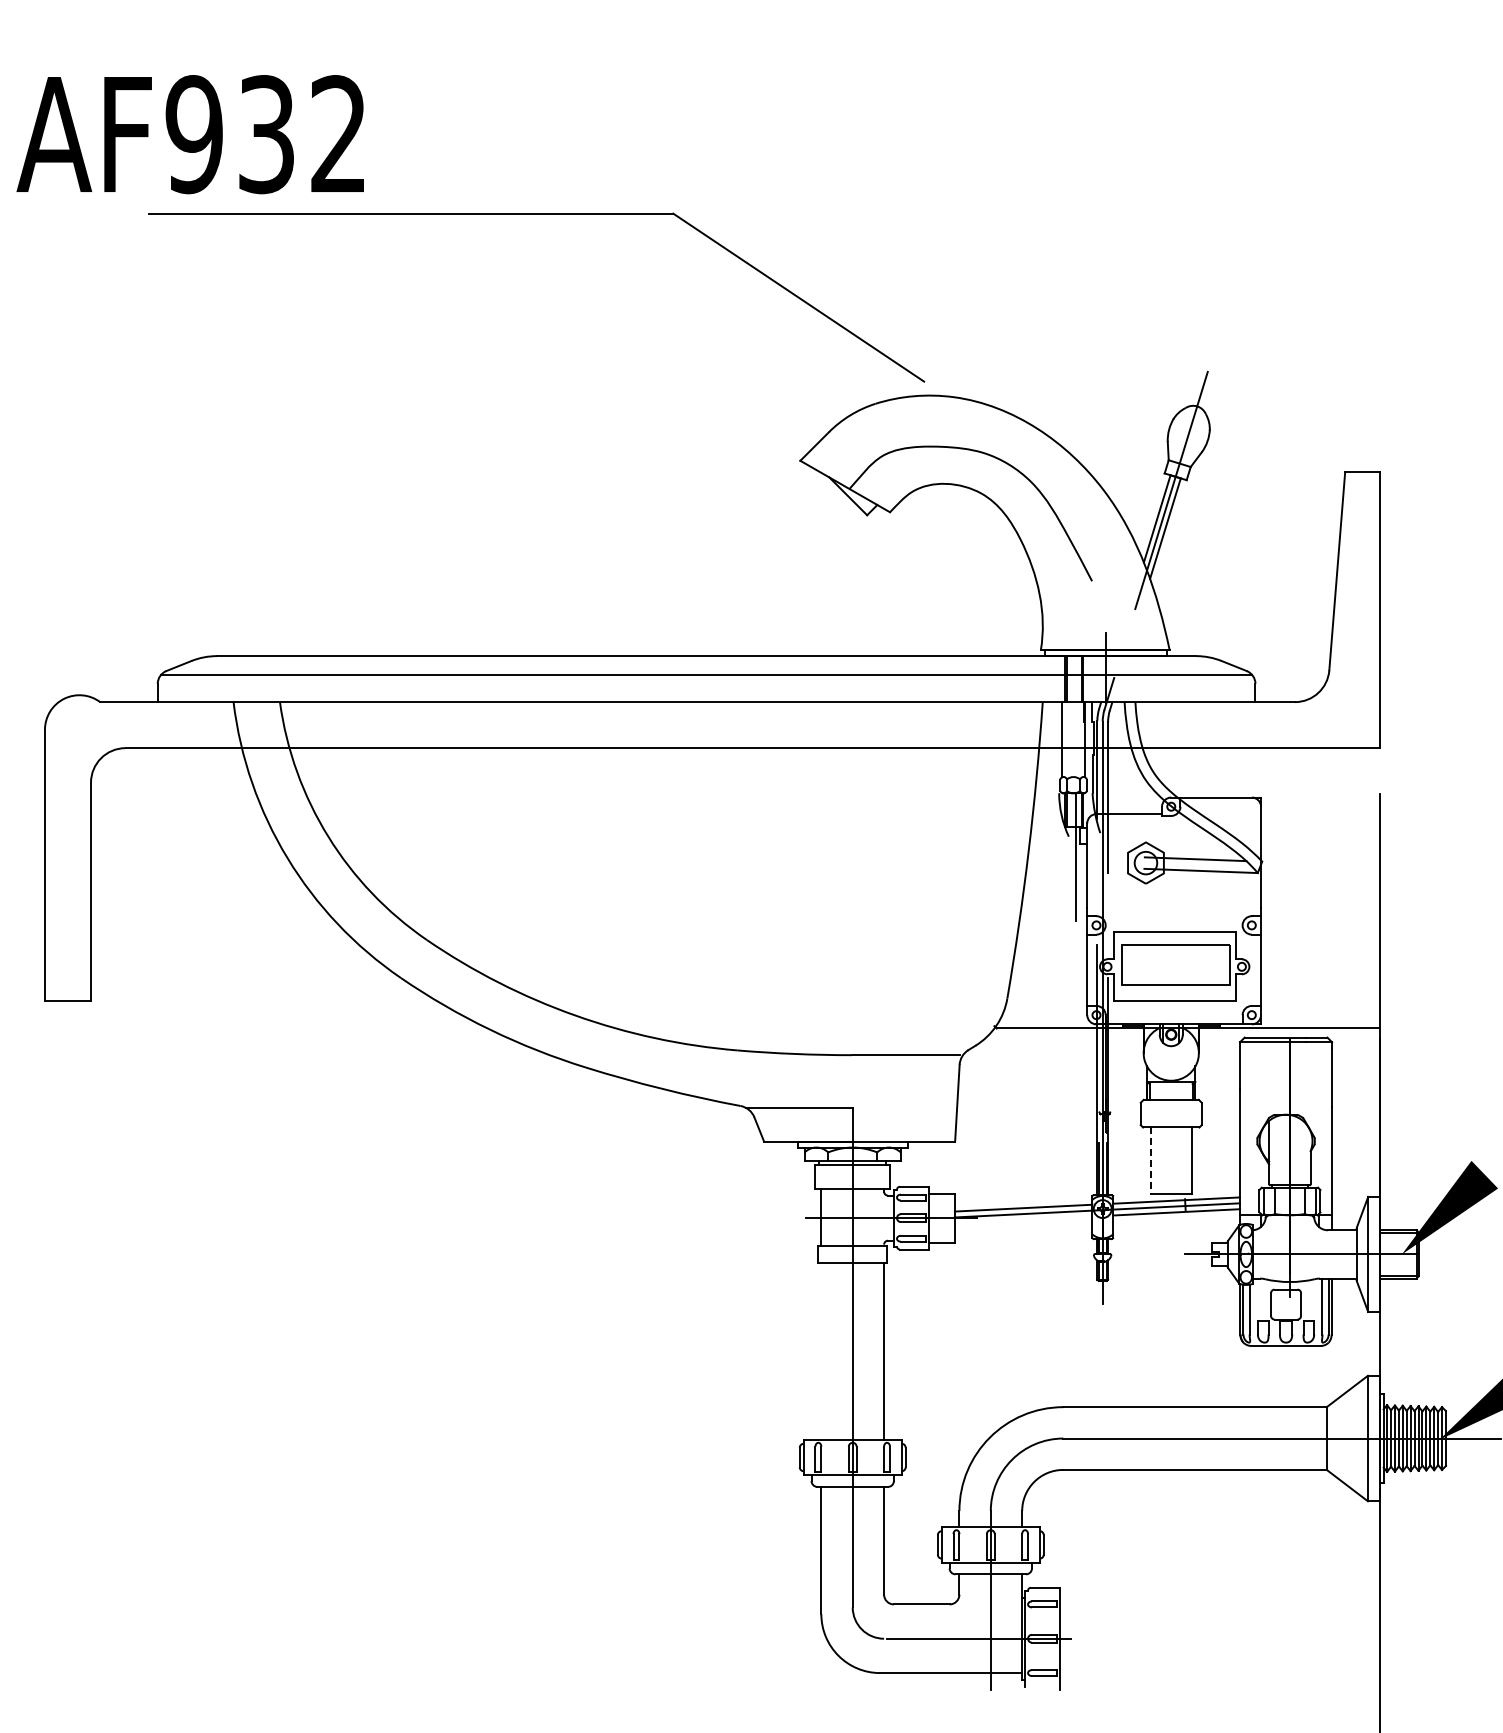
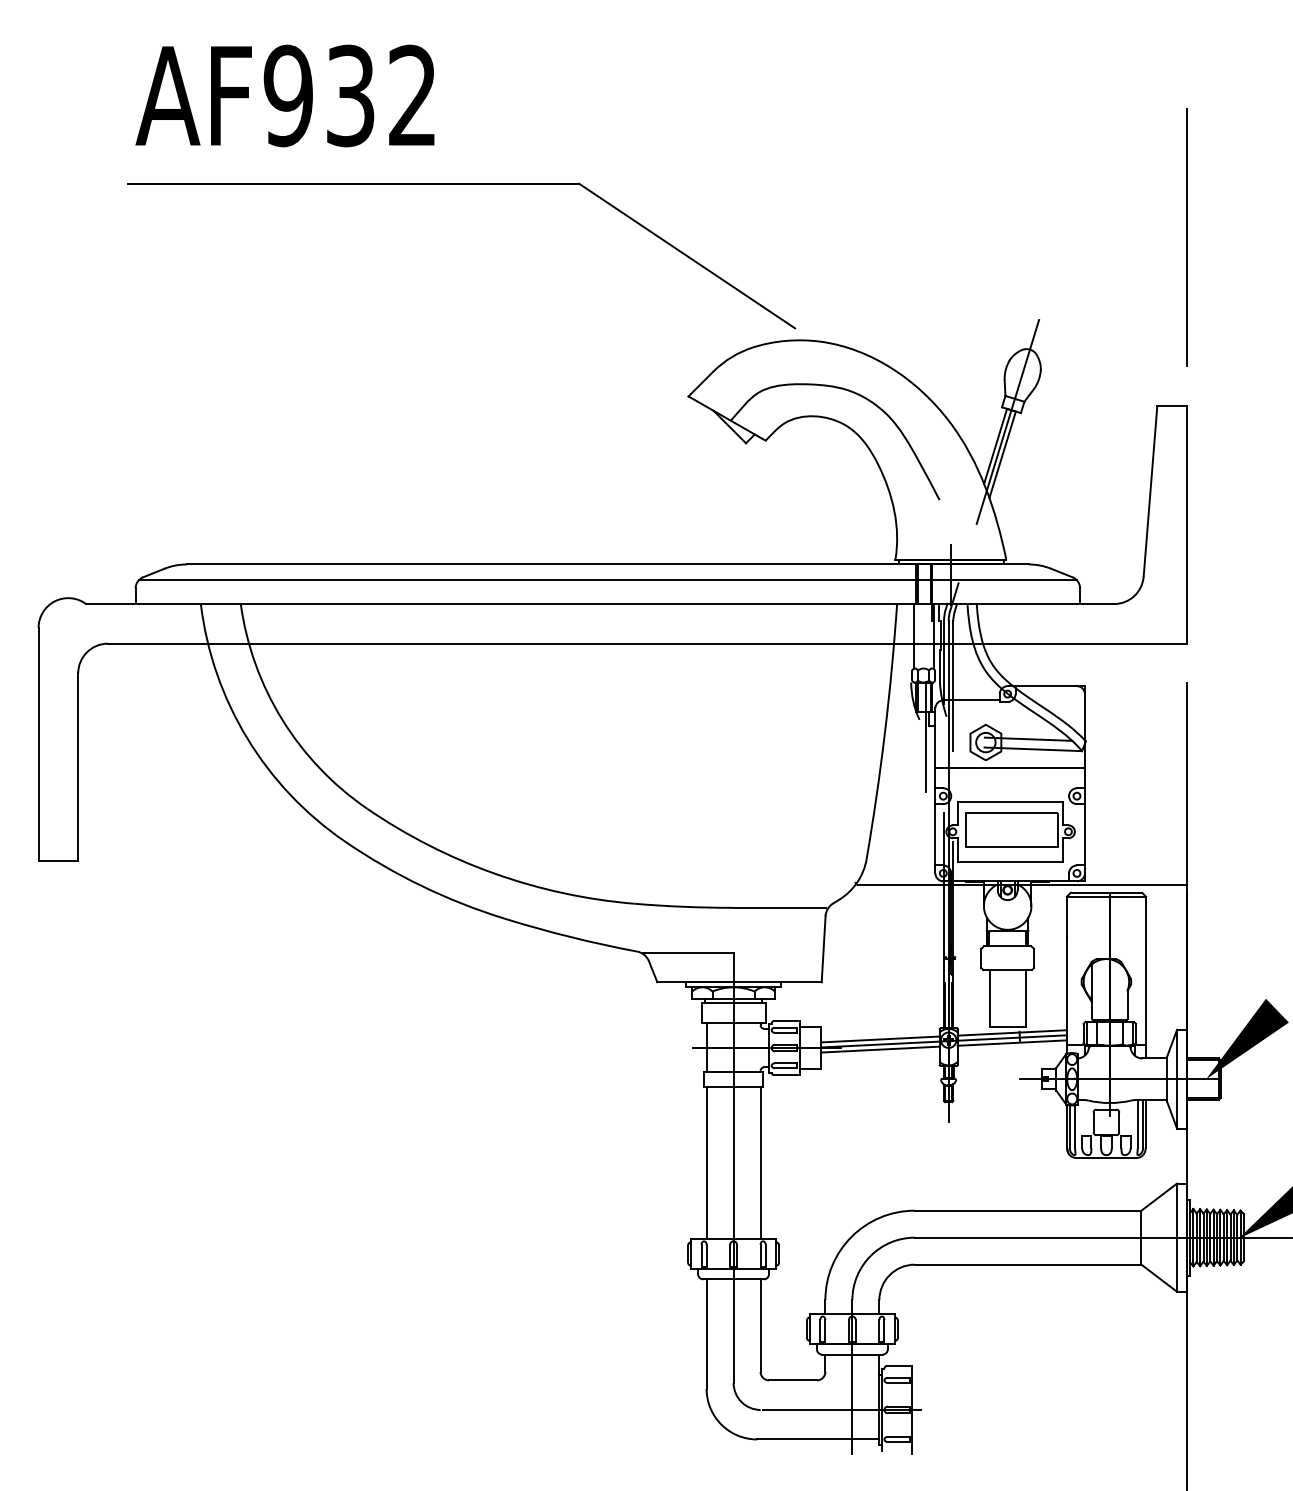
text: (189, 134) -> (284, 95), moved
line: (1379, 275) -> (1186, 237), added
line: (1174, 892) -> (1010, 767), added
line: (1150, 1161) -> (989, 999), dashed -> solid
line: (1023, 1219) -> (880, 1049), added
line: (821, 1351) -> (706, 1162), added

